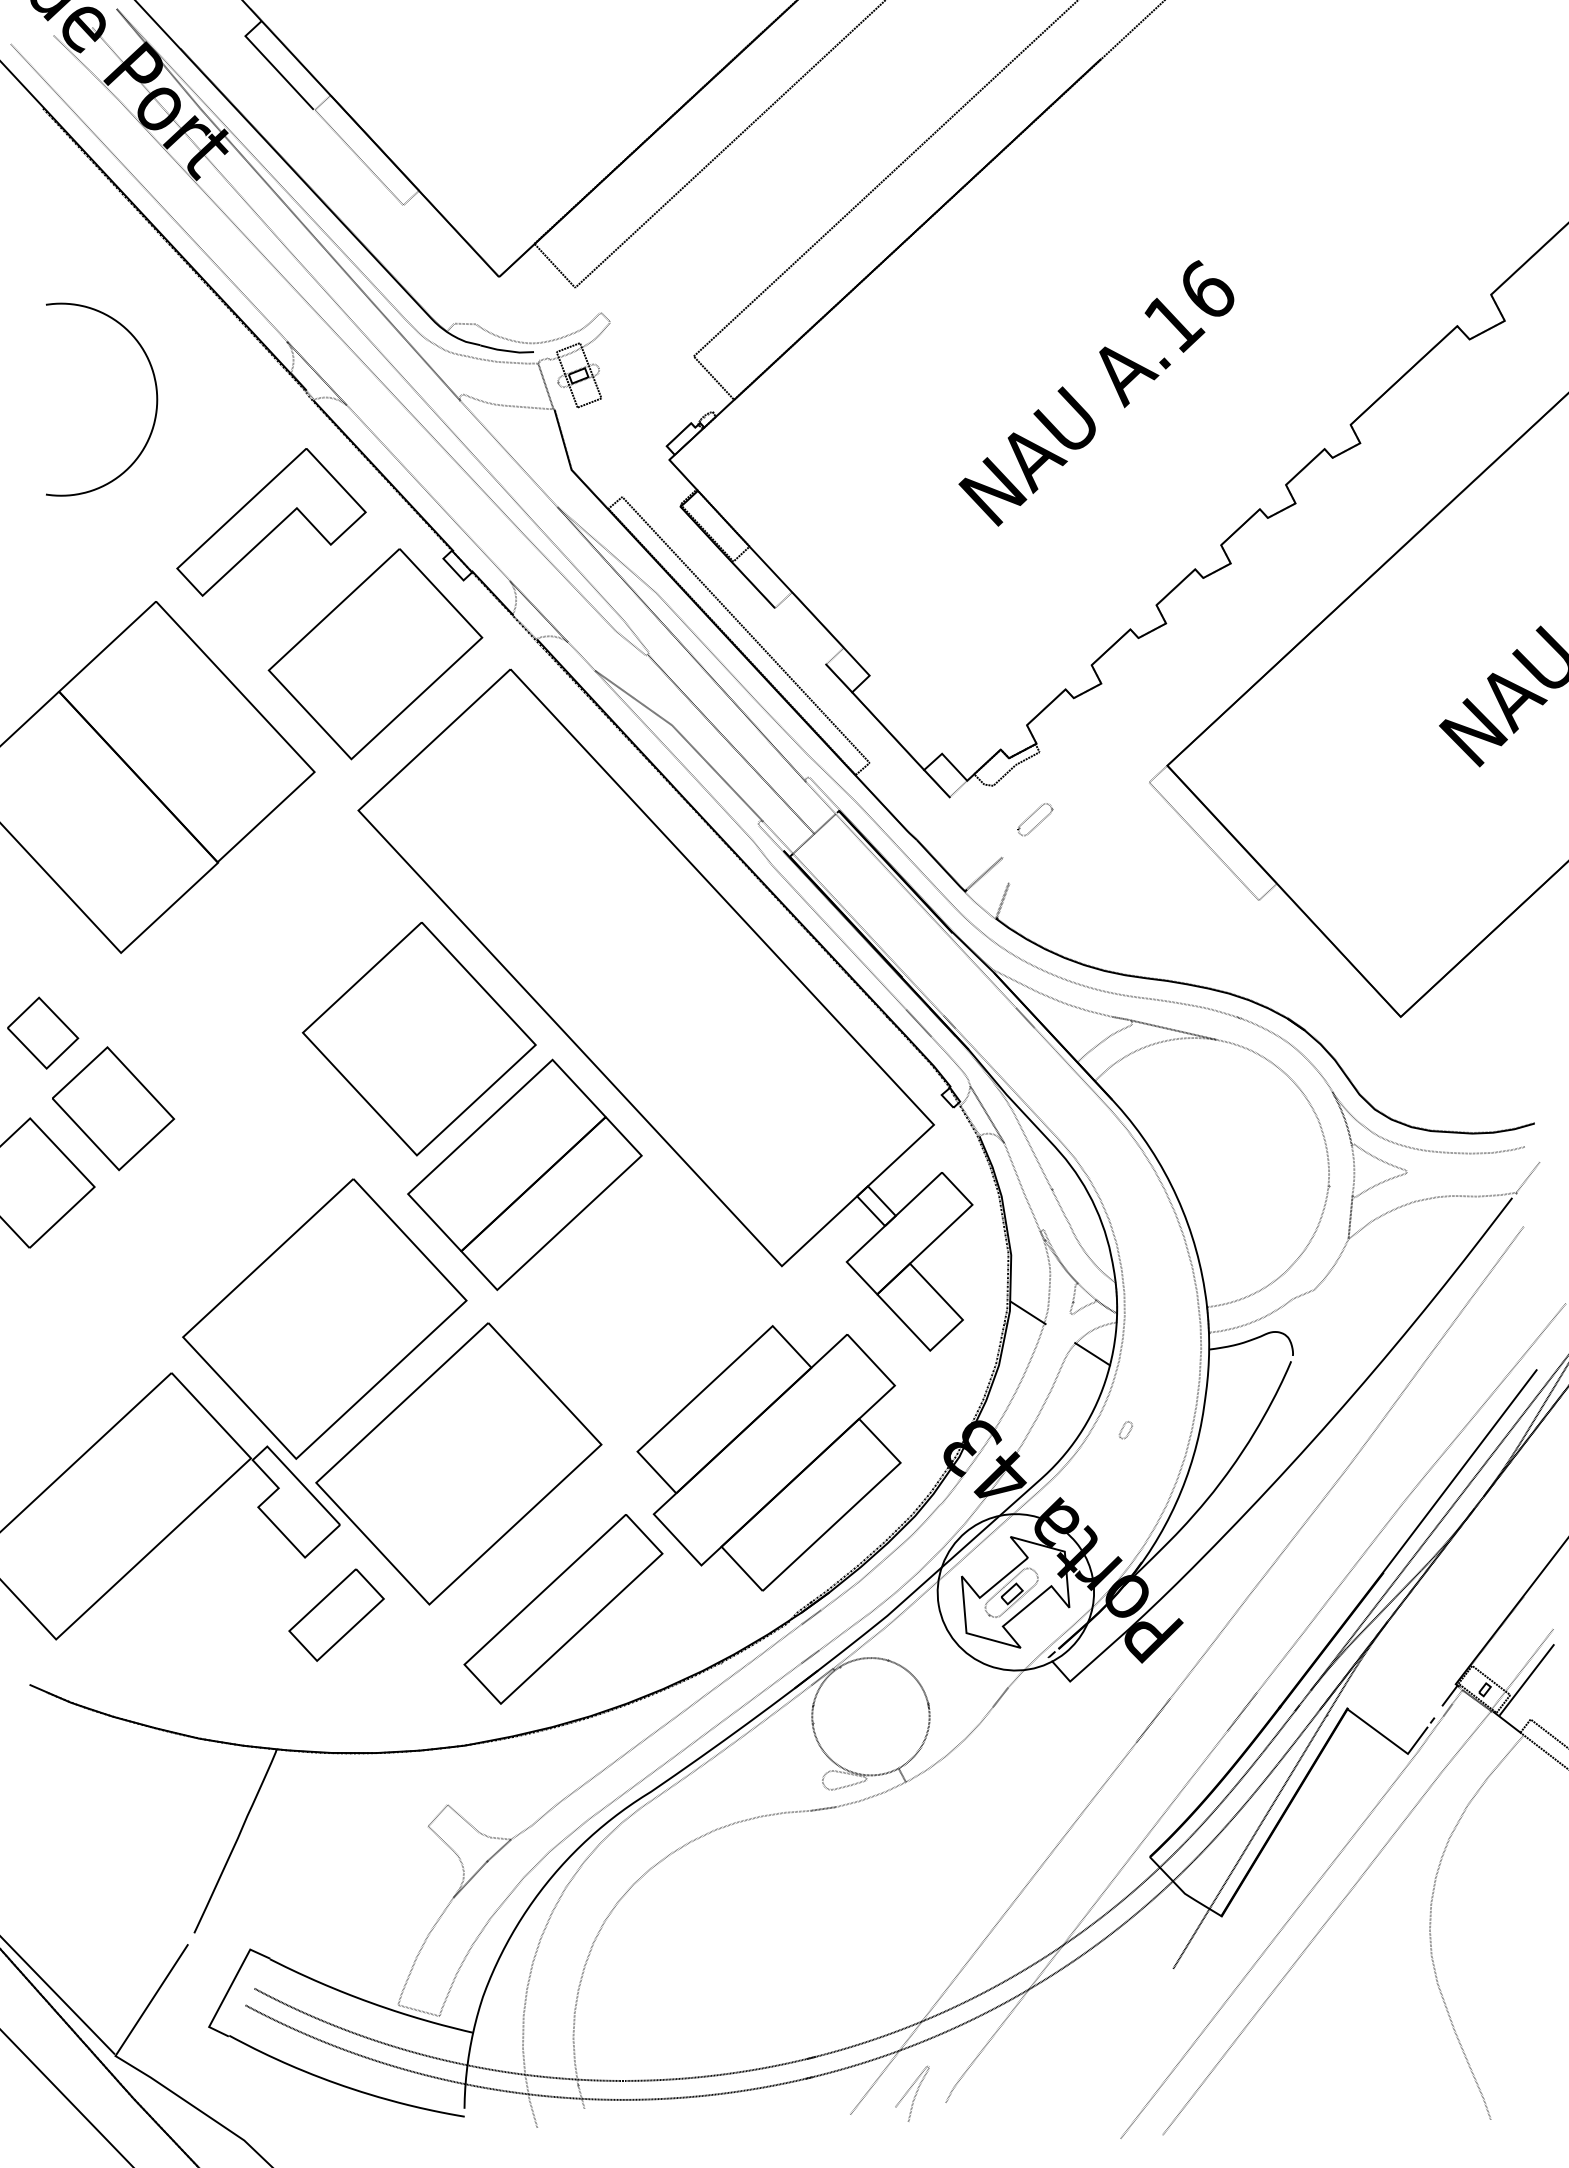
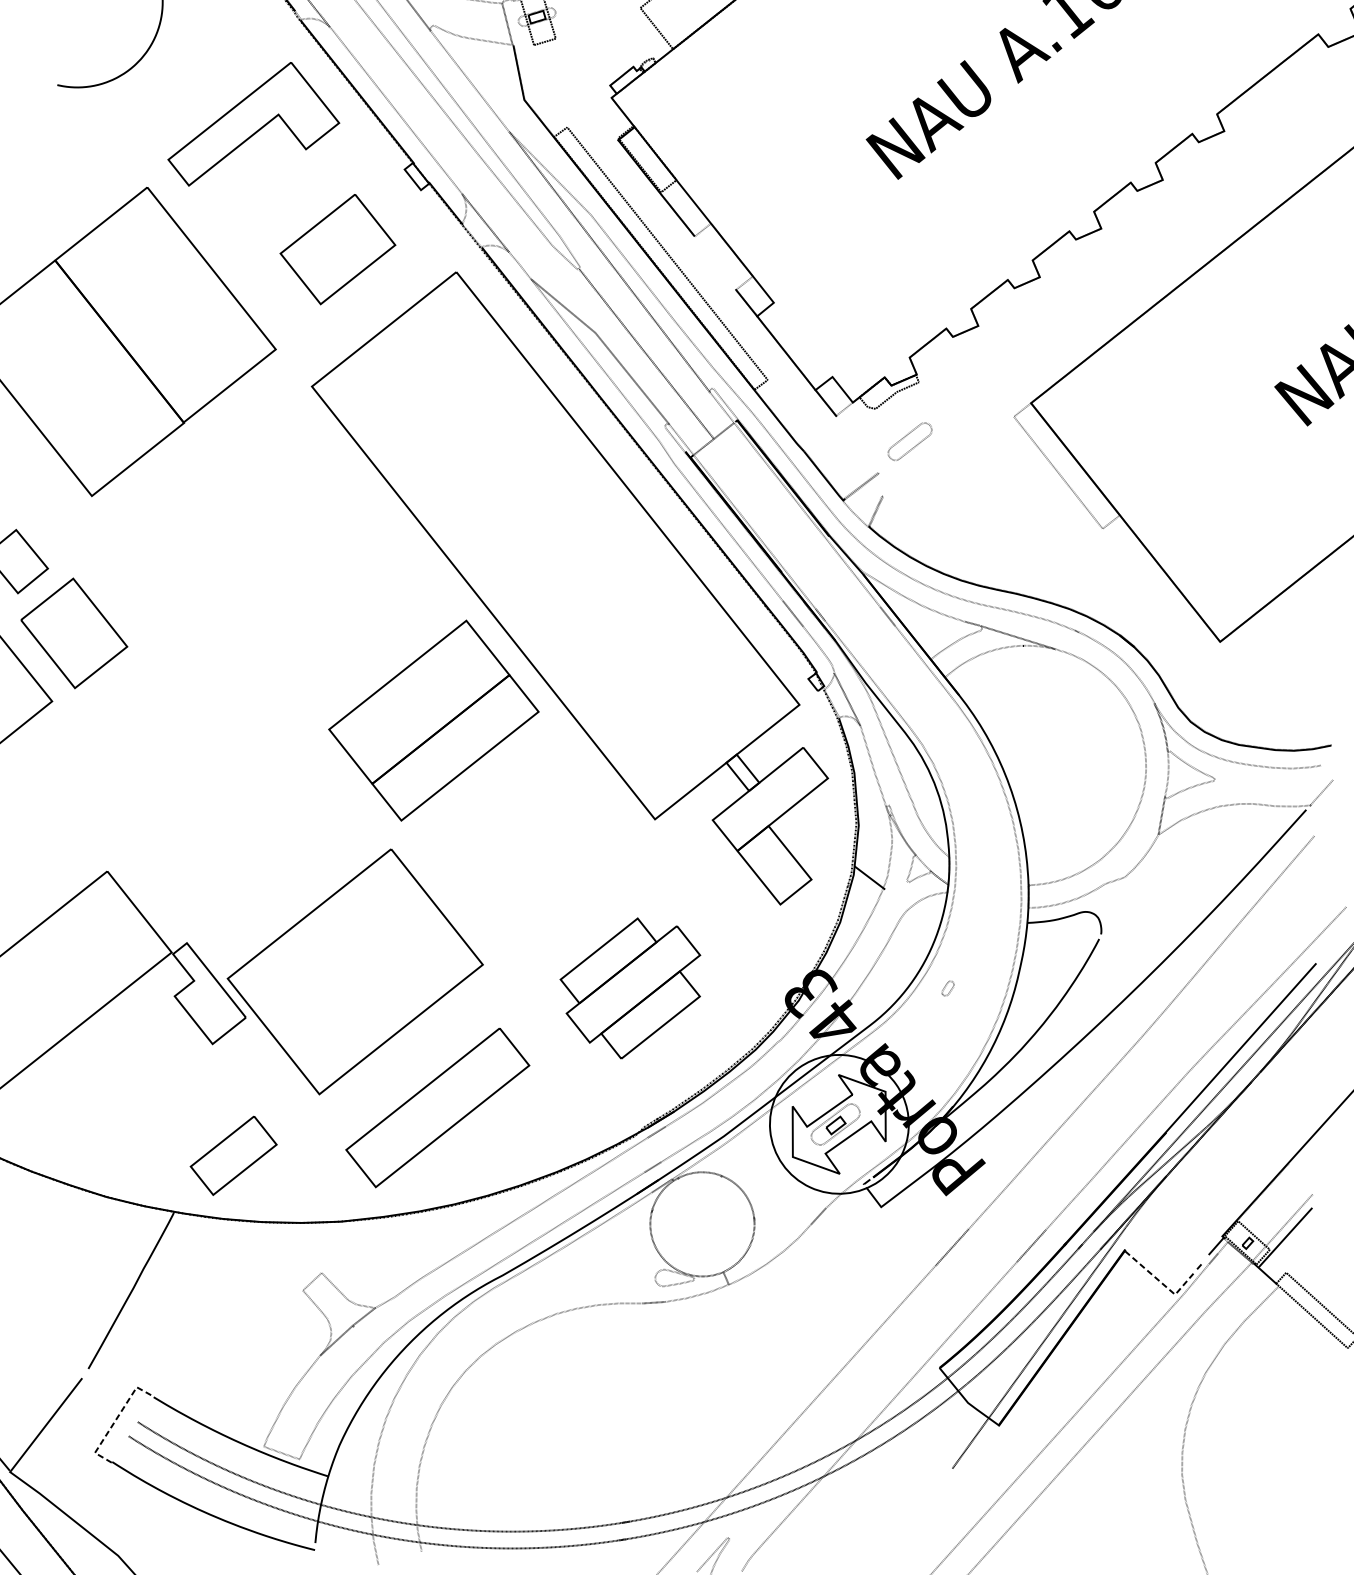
part: (375, 654) -> (337, 249), size x0.6
part: (1035, 819) -> (910, 441), size x1.4
part: (418, 1039) -> (349, 593), removed
part: (324, 1318) -> (246, 833), removed
line: (1092, 1354) -> (923, 919), removed
part: (768, 1458) -> (629, 988), size x0.6
part: (336, 1614) -> (233, 1155), moved
line: (1391, 1742) -> (1161, 1283), solid -> dashed
line: (230, 1987) -> (116, 1419), solid -> dashed

